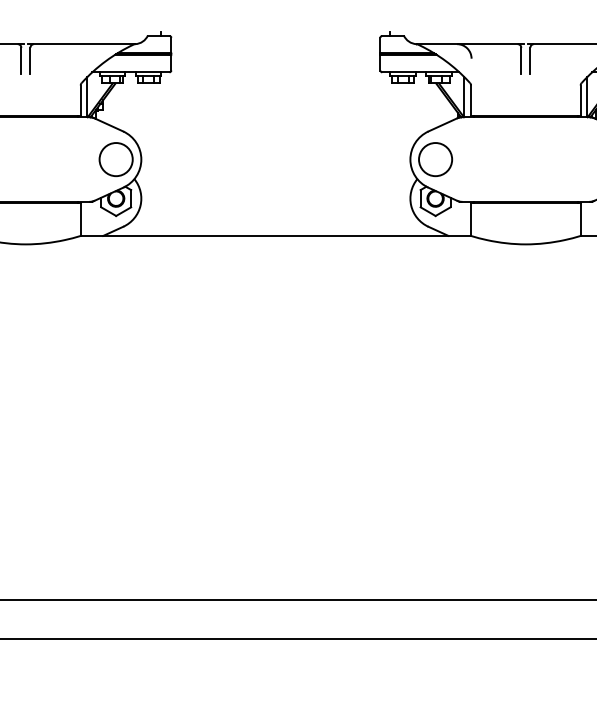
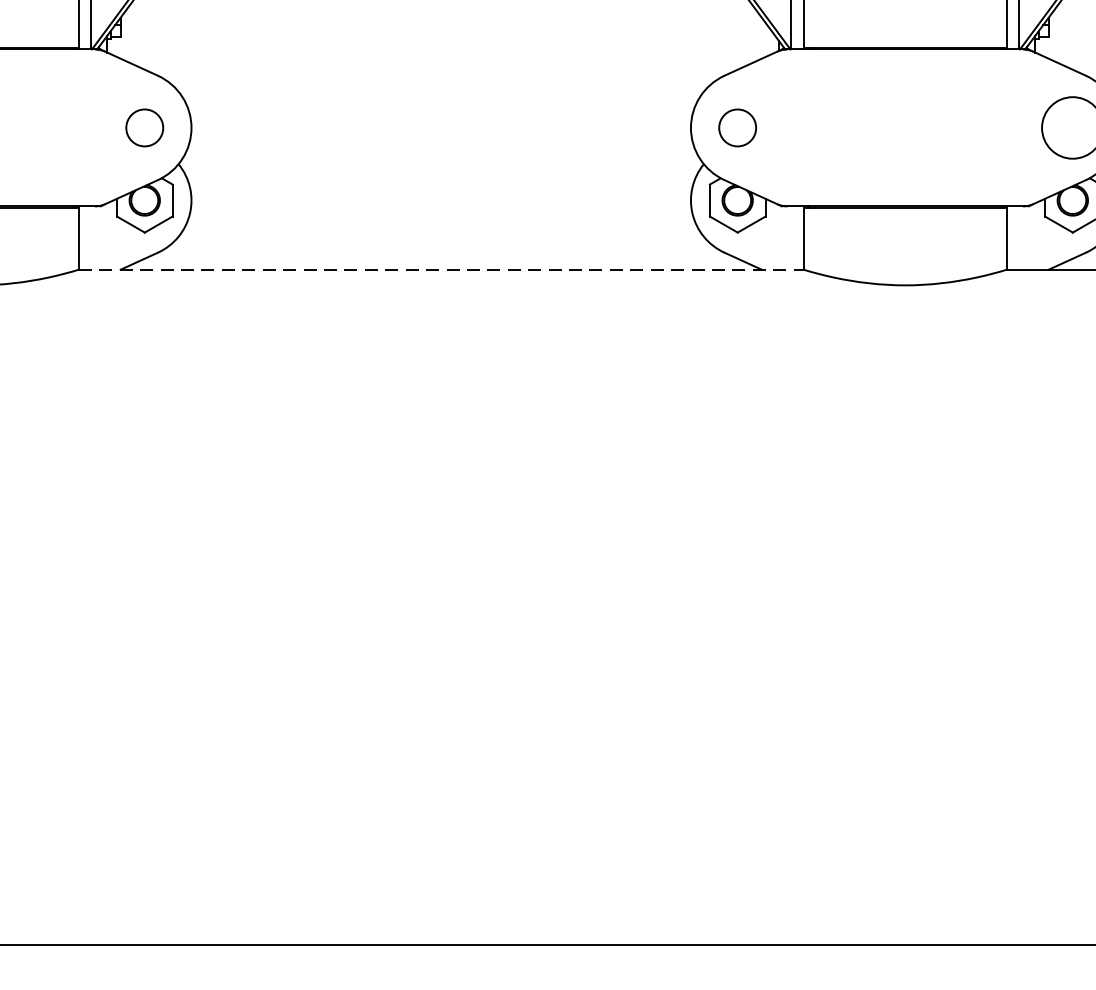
circle: (115, 159) -> (143, 127), size x0.6
circle: (435, 159) -> (737, 127), size x0.6
line: (276, 235) -> (442, 268), solid -> dashed

